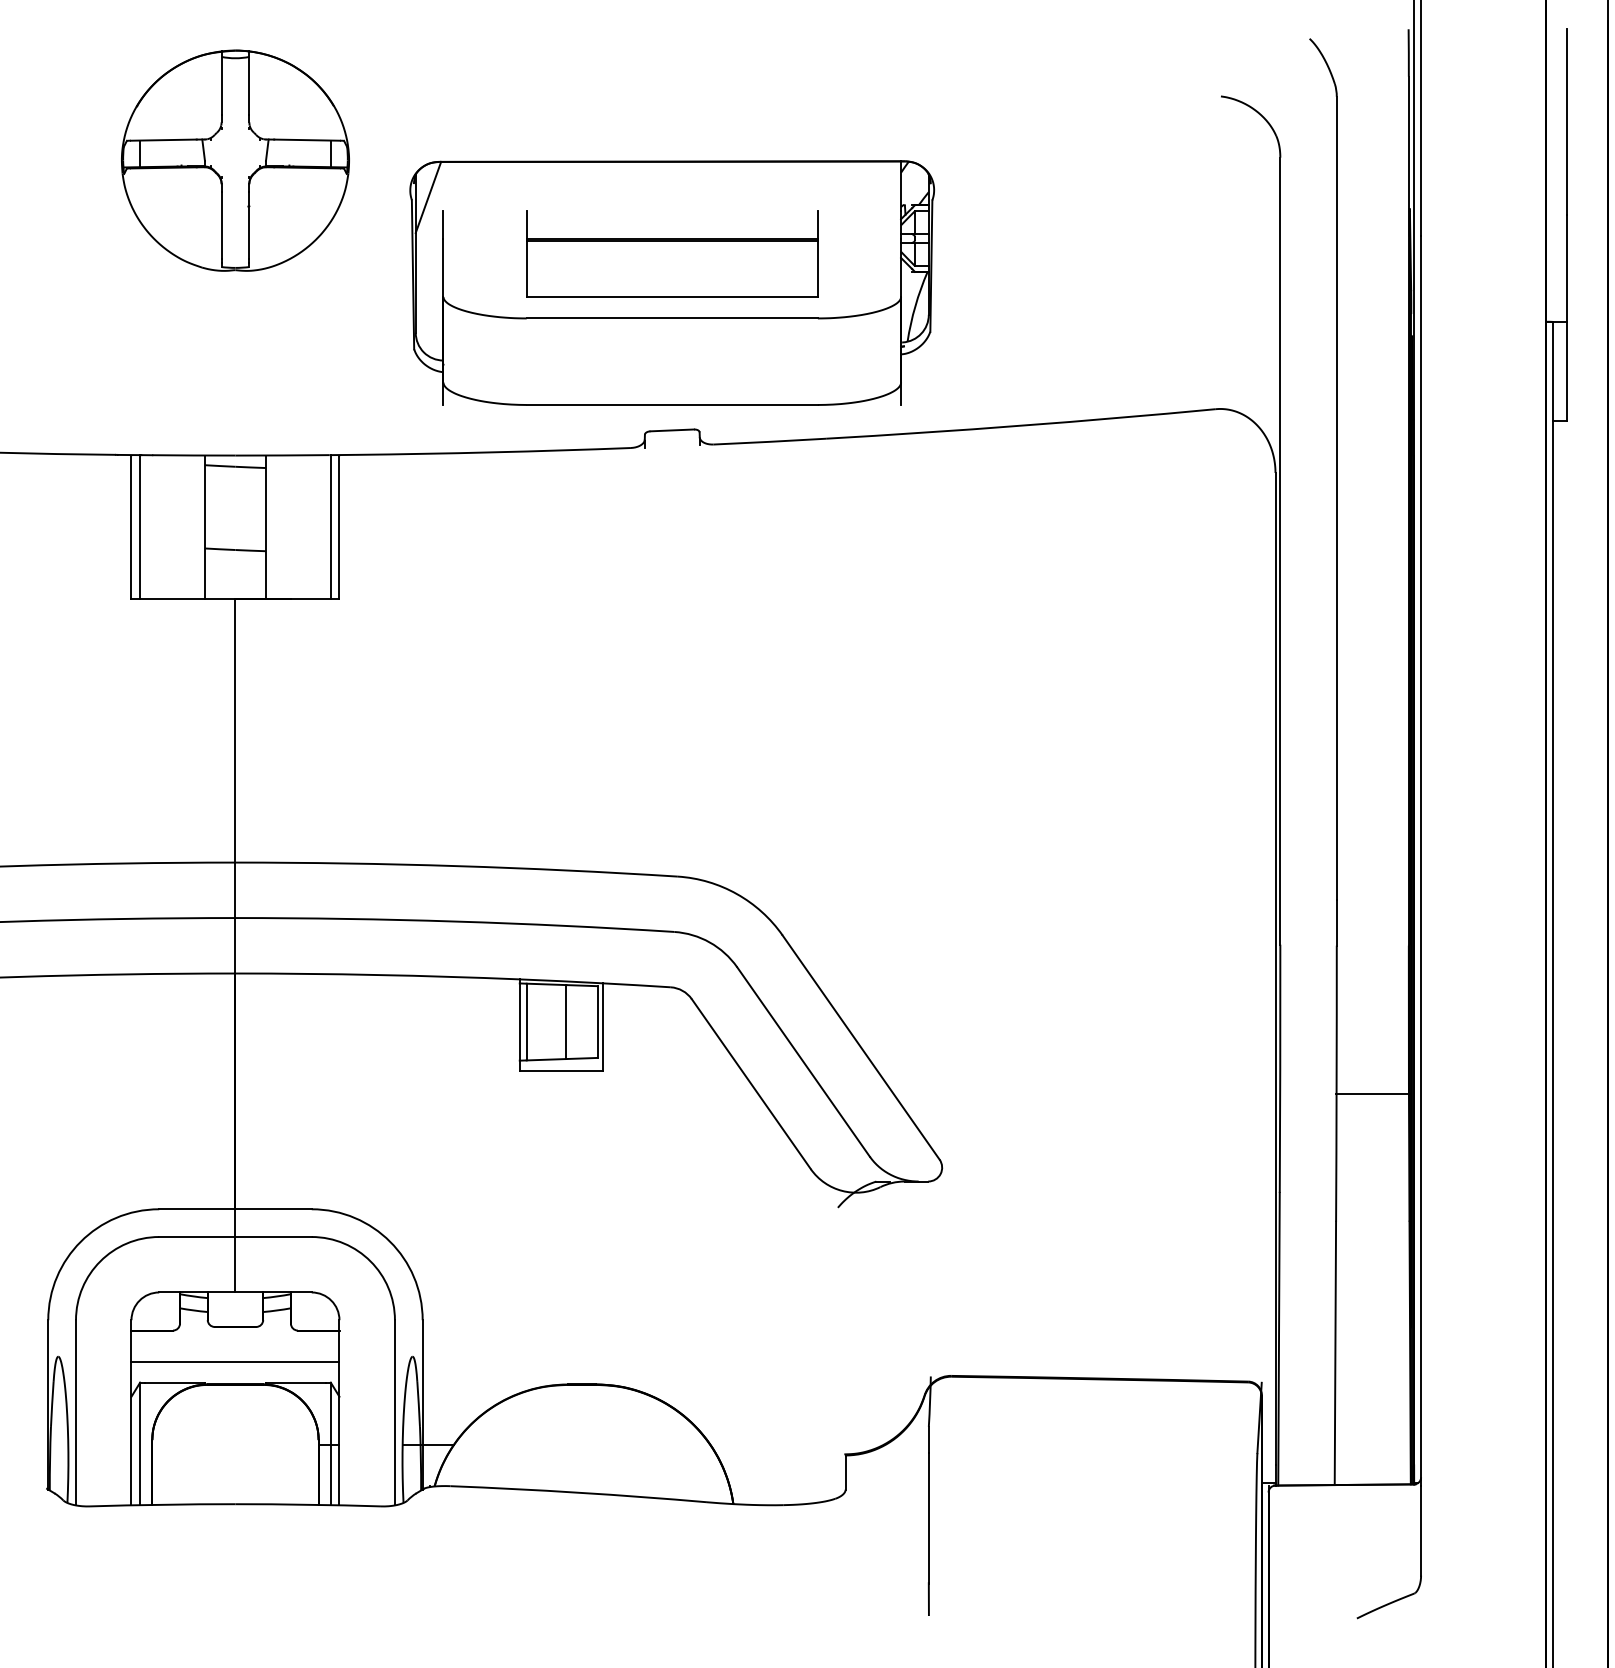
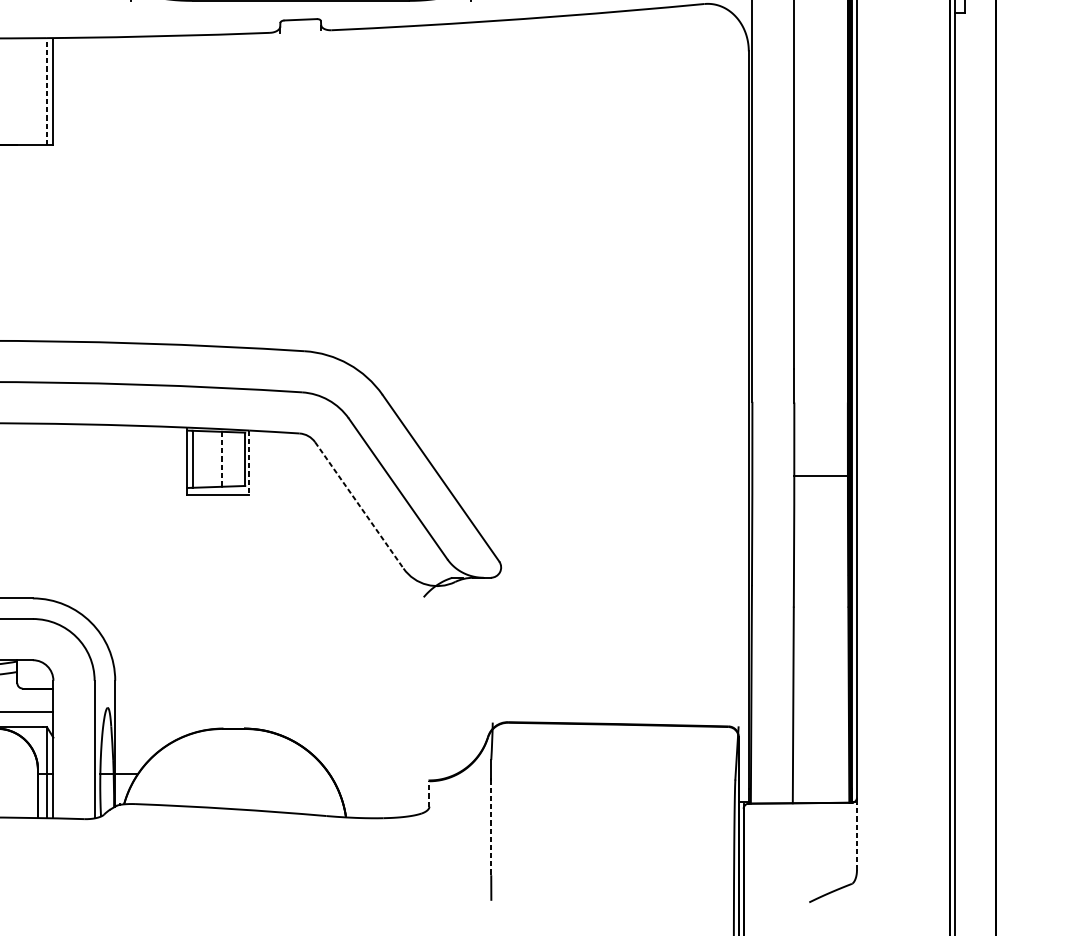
line: (330, 527) -> (46, 91), solid -> dashed
line: (566, 1022) -> (222, 459), solid -> dashed
line: (602, 1026) -> (248, 462), solid -> dashed
line: (751, 1084) -> (359, 505), solid -> dashed
line: (1372, 1094) -> (820, 475), moved
line: (845, 1472) -> (429, 793), solid -> dashed
line: (928, 1518) -> (491, 828), solid -> dashed
line: (1421, 1530) -> (857, 837), solid -> dashed

